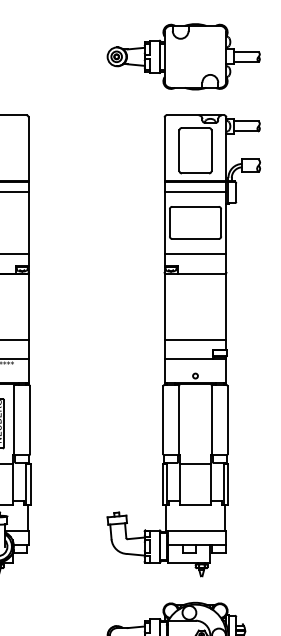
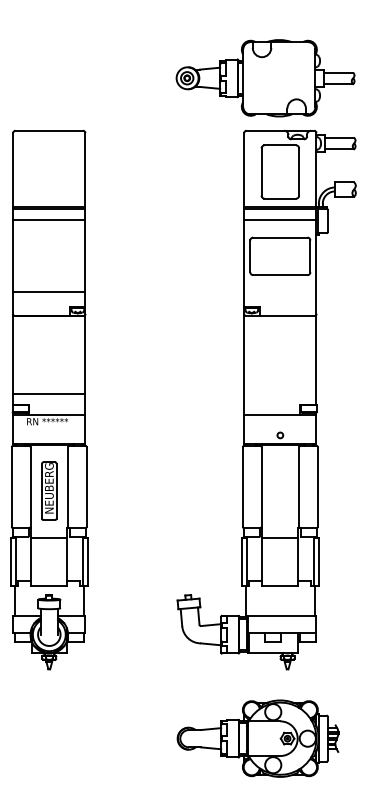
part: (183, 57) -> (265, 78), moved
line: (195, 253) -> (280, 292), removed
line: (195, 340) -> (280, 393), removed

